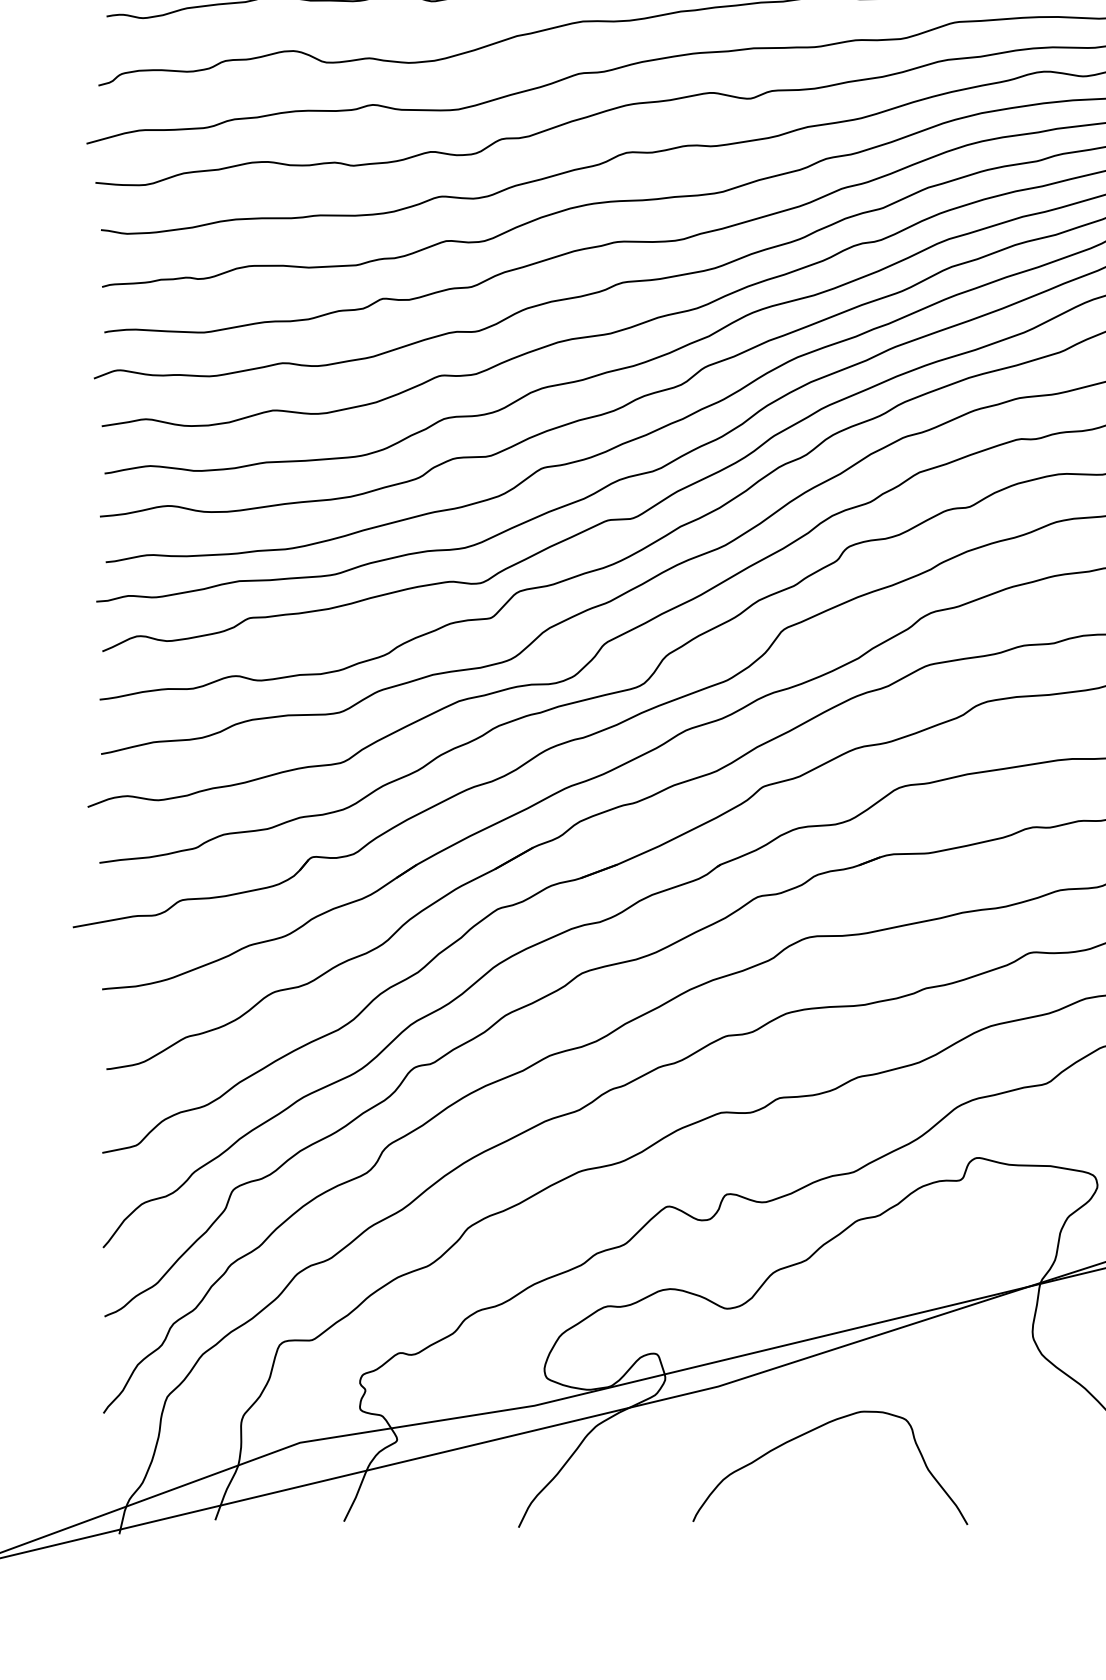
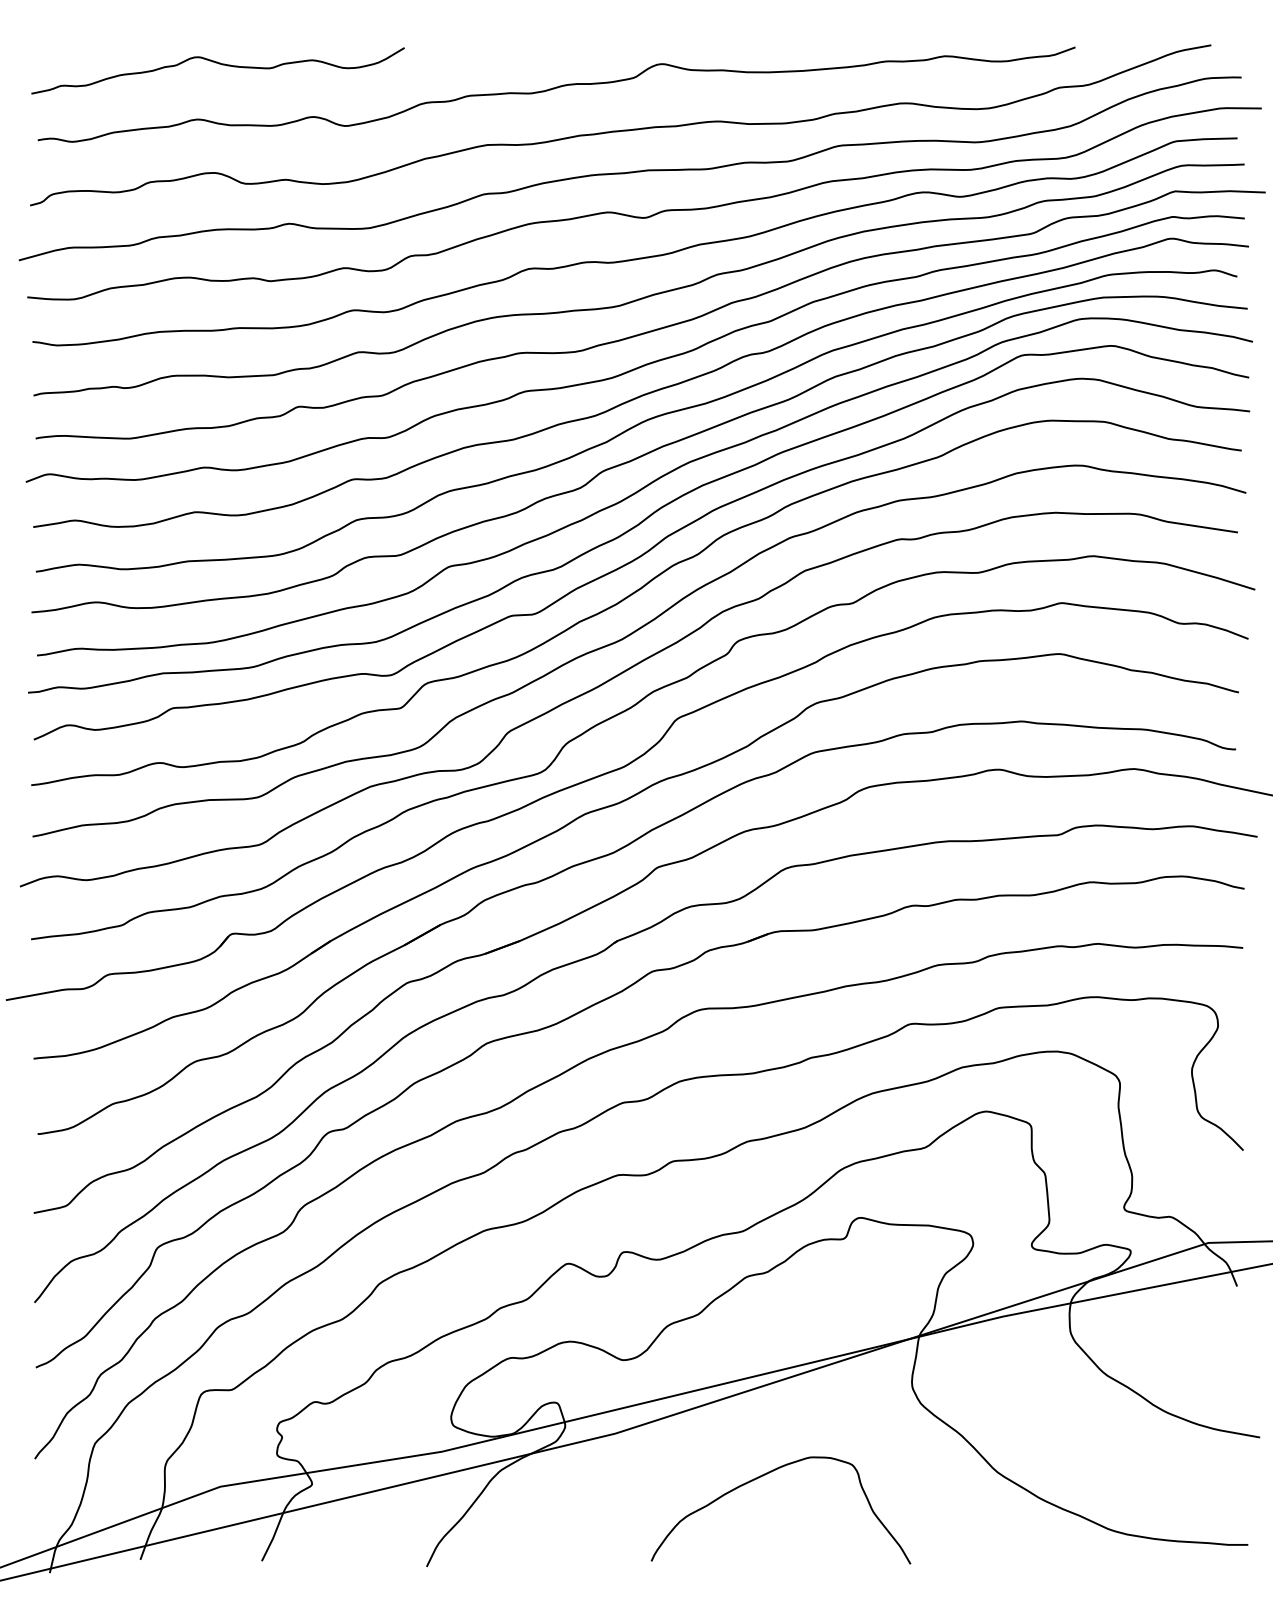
curve: (811, 1431) -> (763, 1476), moved

